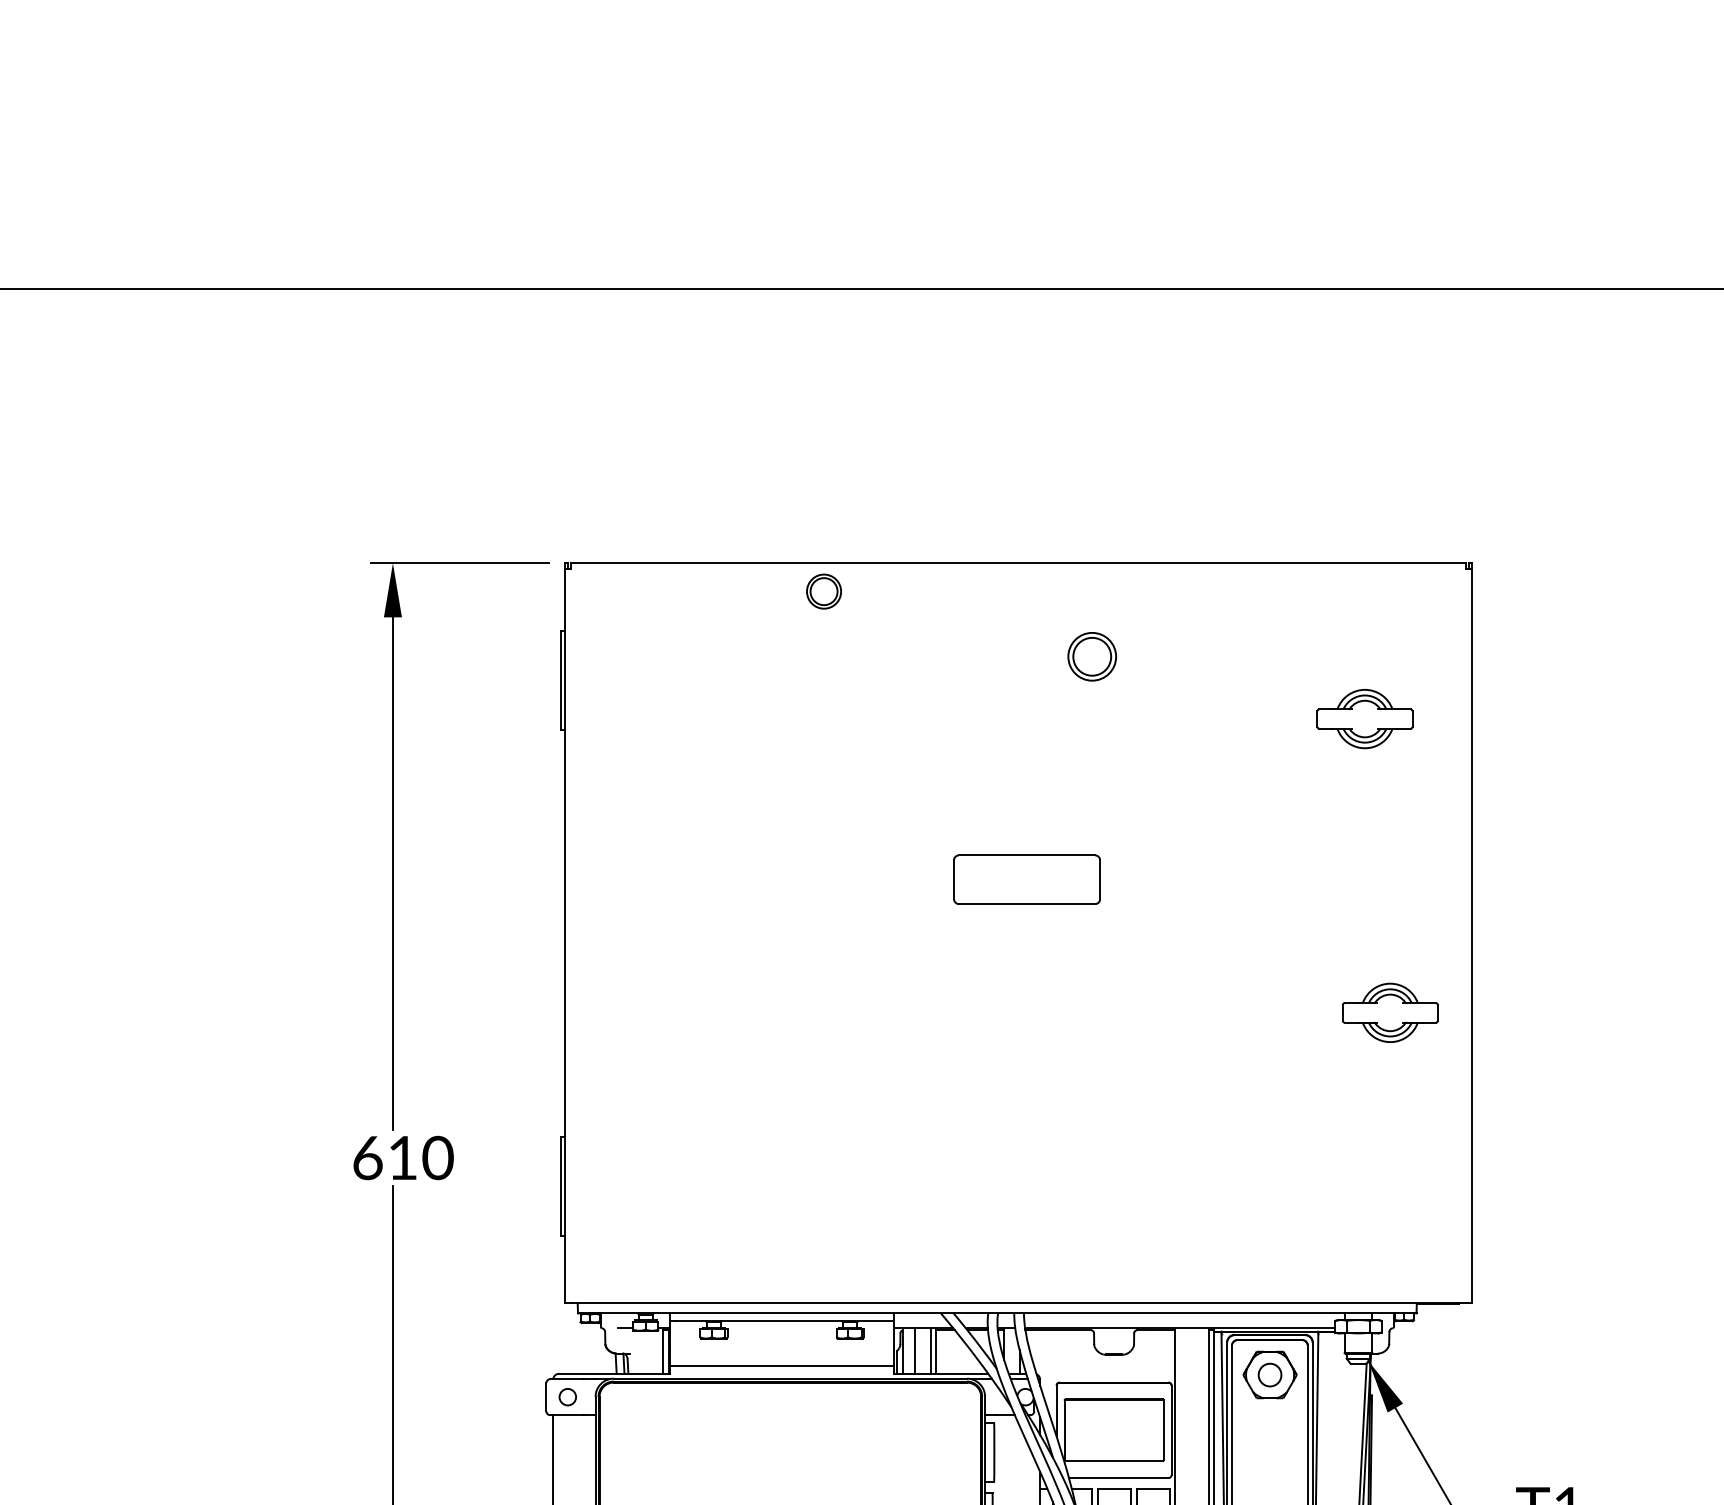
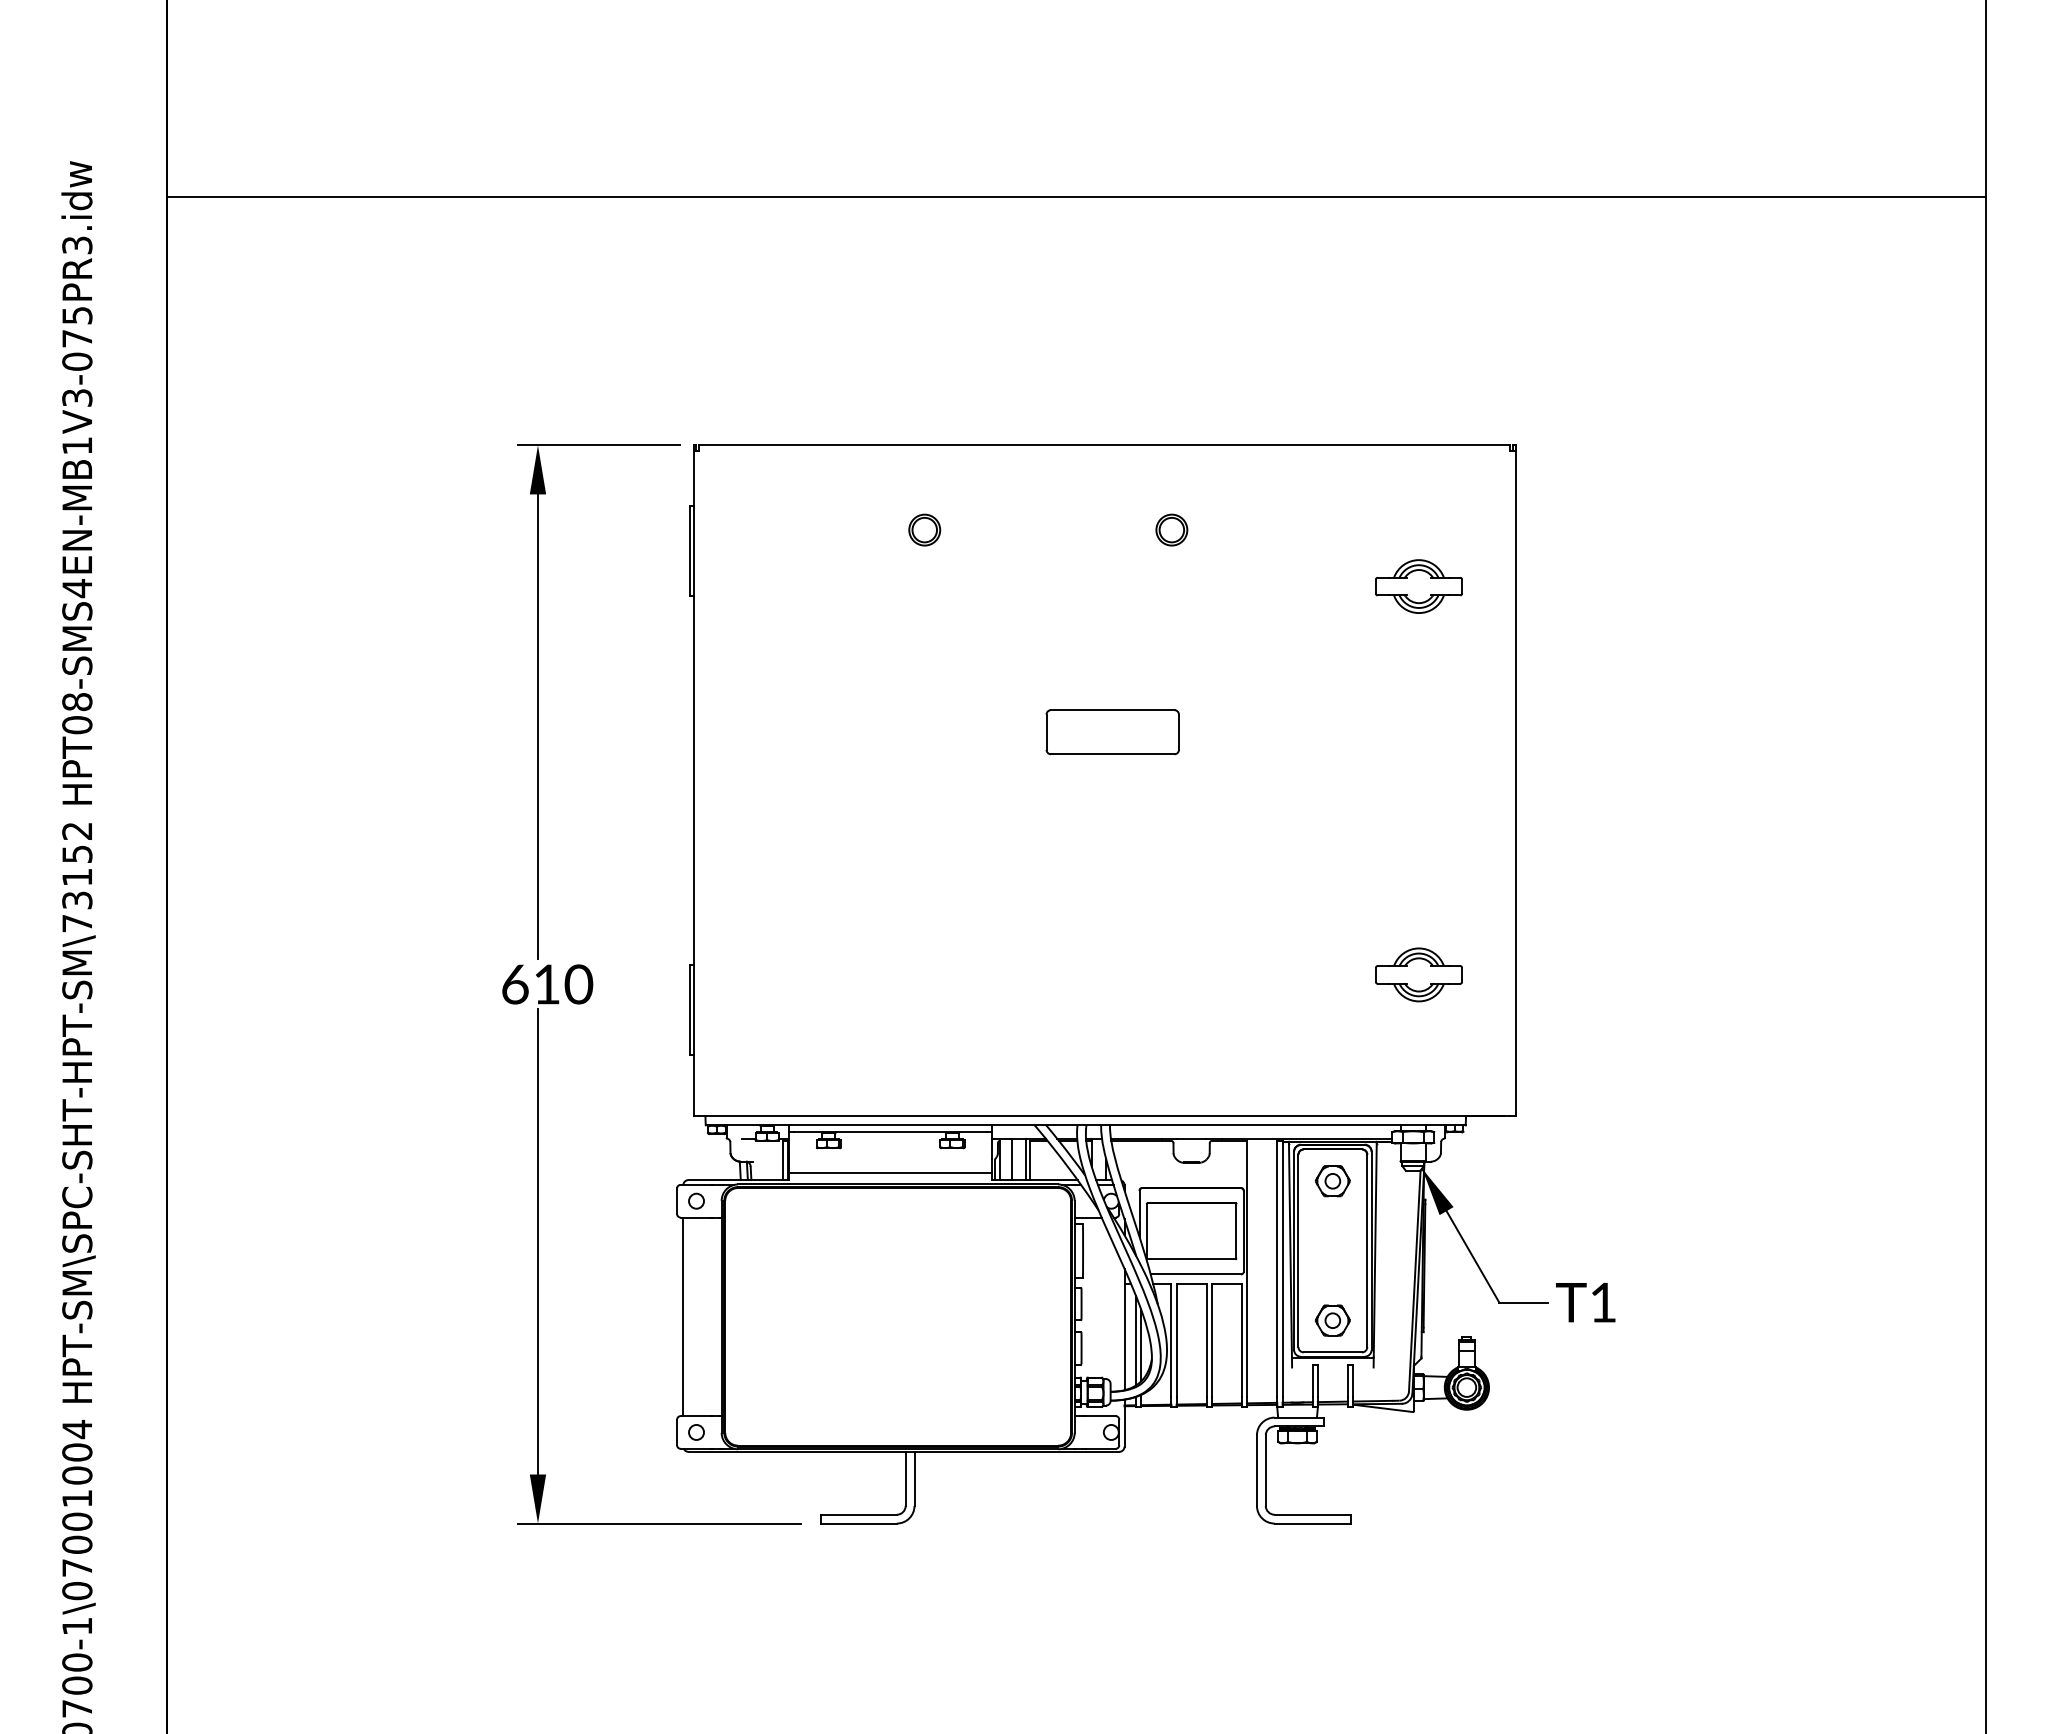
part: (823, 590) -> (924, 529), moved
part: (1091, 656) -> (1171, 529), size x0.71
part: (1389, 1012) -> (1418, 974), moved
part: (1269, 1375) -> (1332, 1181), size x0.71

